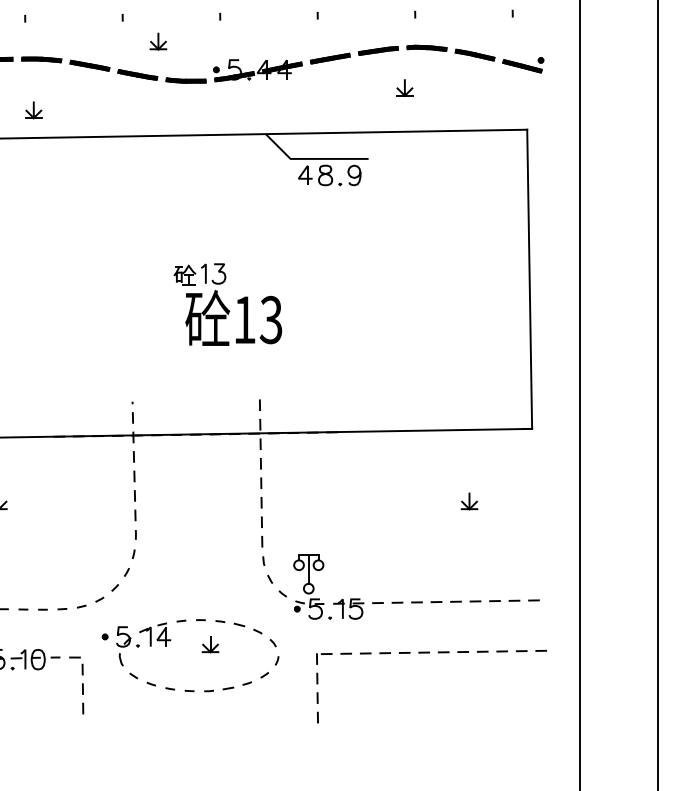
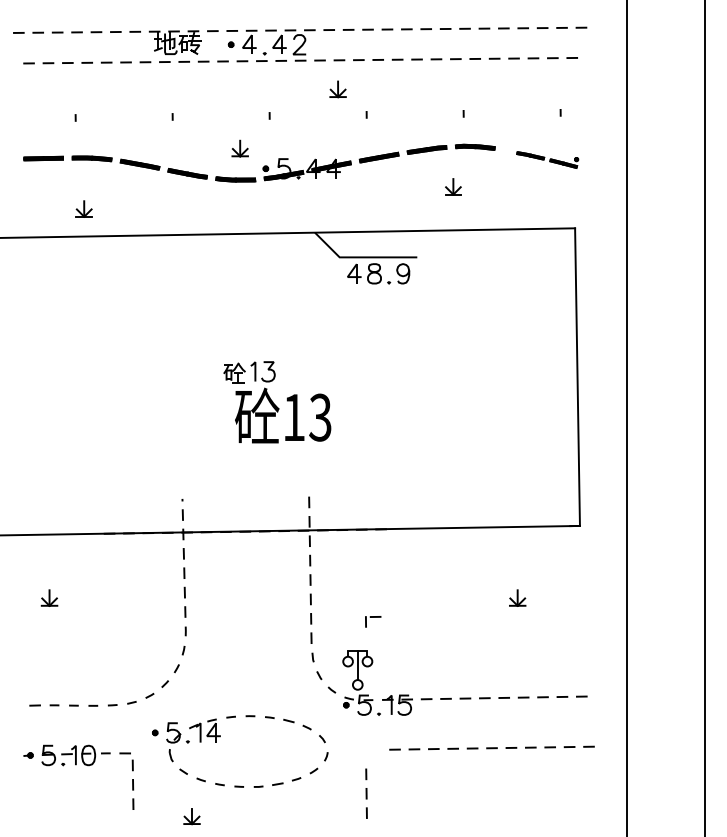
part: (157, 41) -> (239, 148), moved
part: (499, 60) -> (547, 159), size x0.7
part: (209, 644) -> (191, 816), moved
part: (324, 658) -> (373, 621), moved

